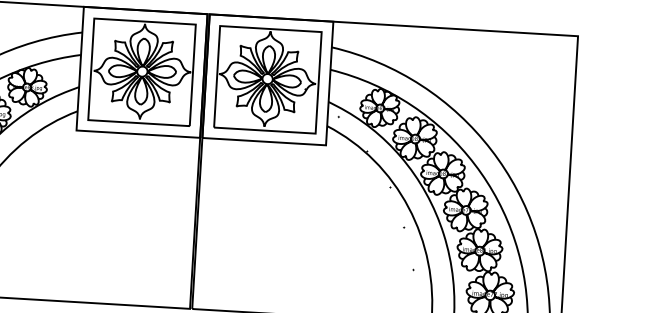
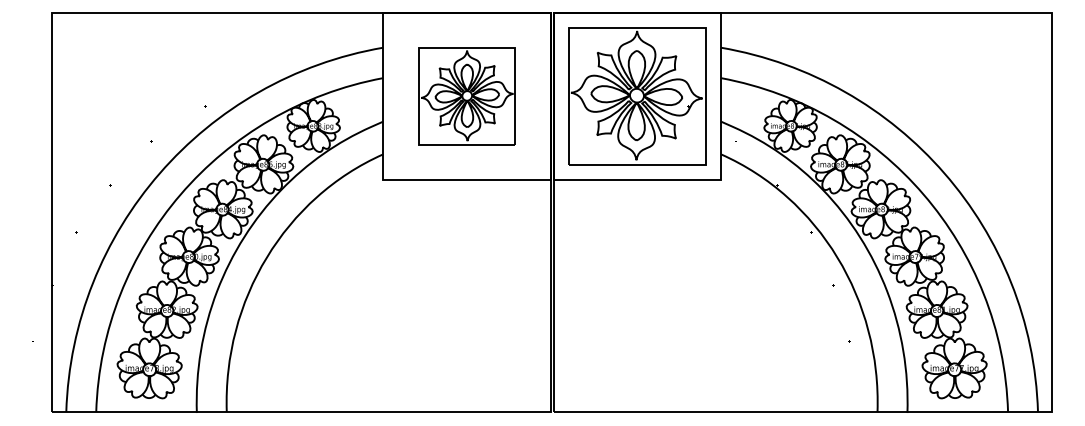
part: (141, 72) -> (466, 96), size x0.7

